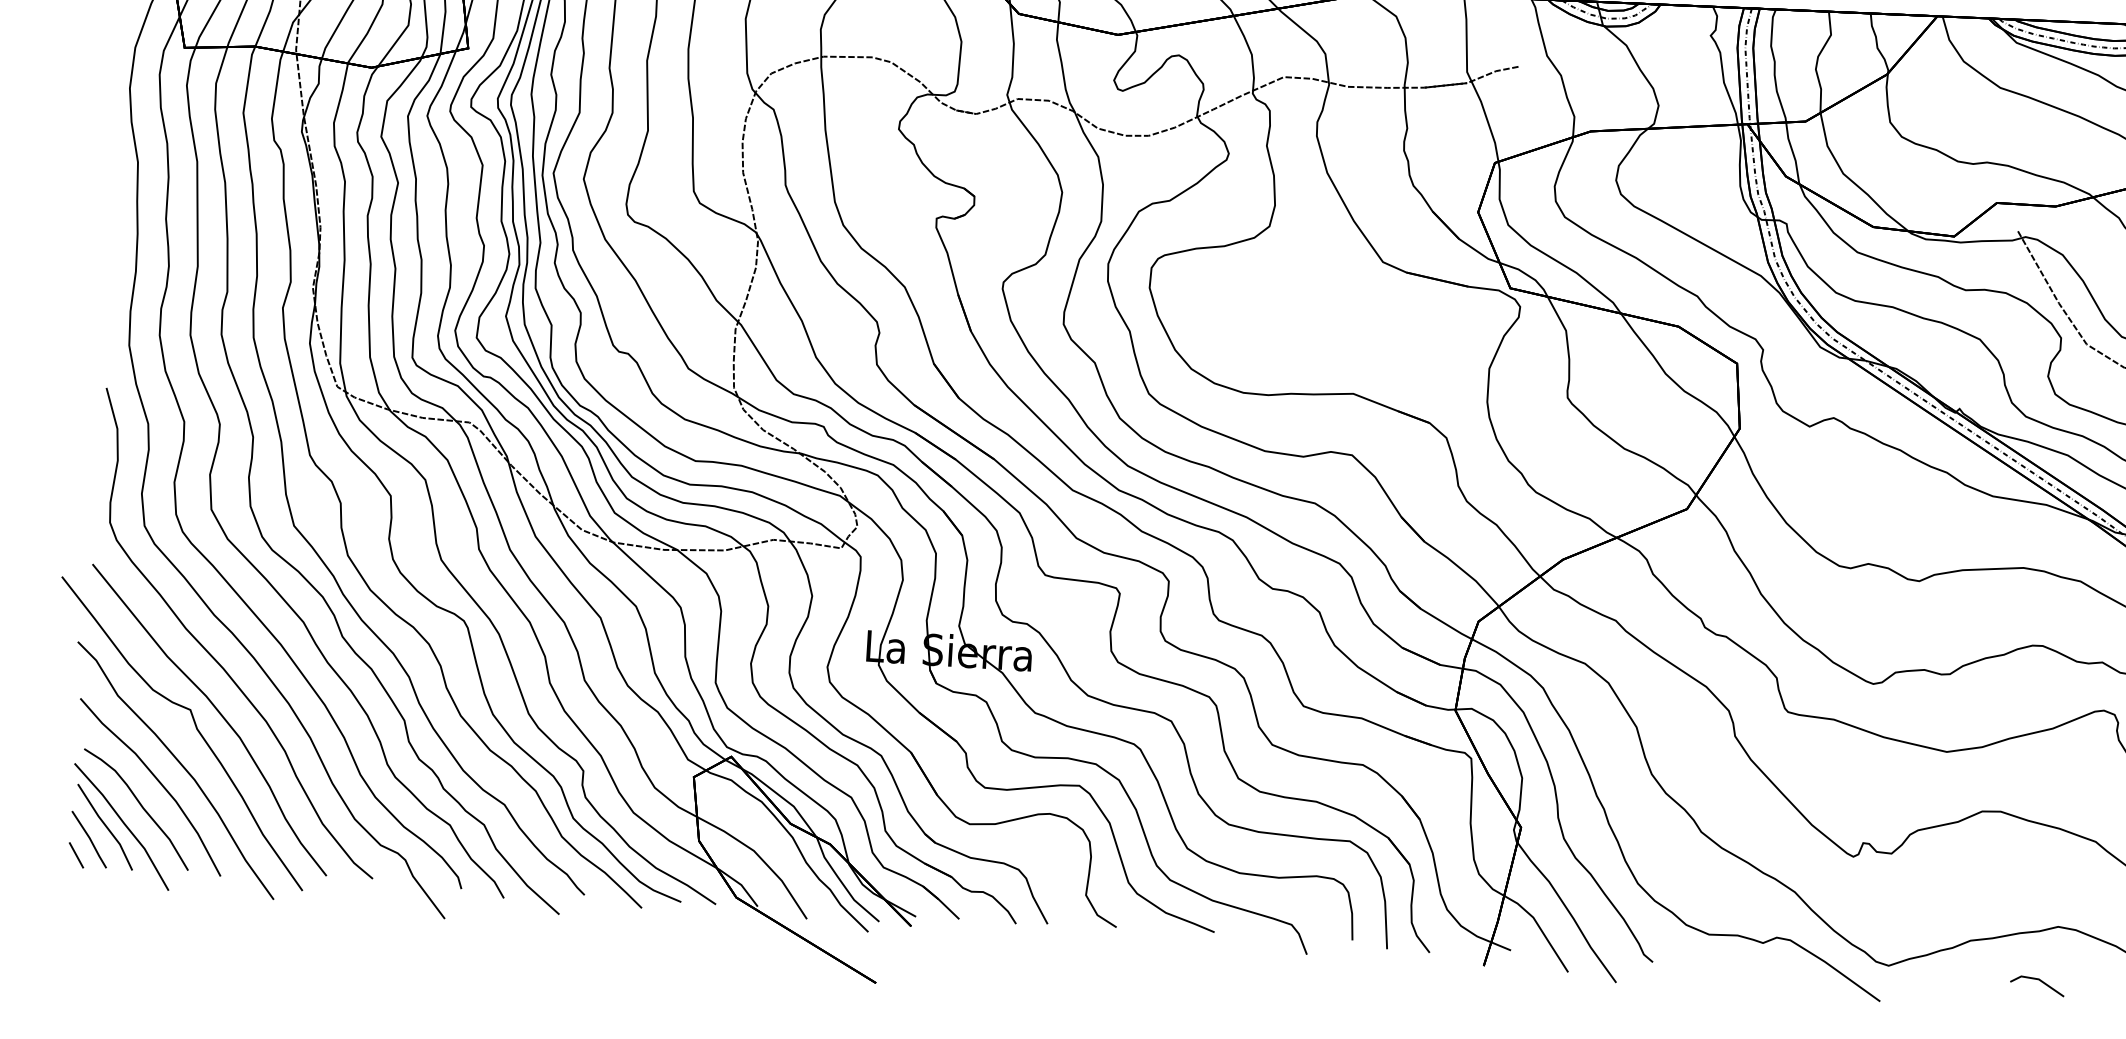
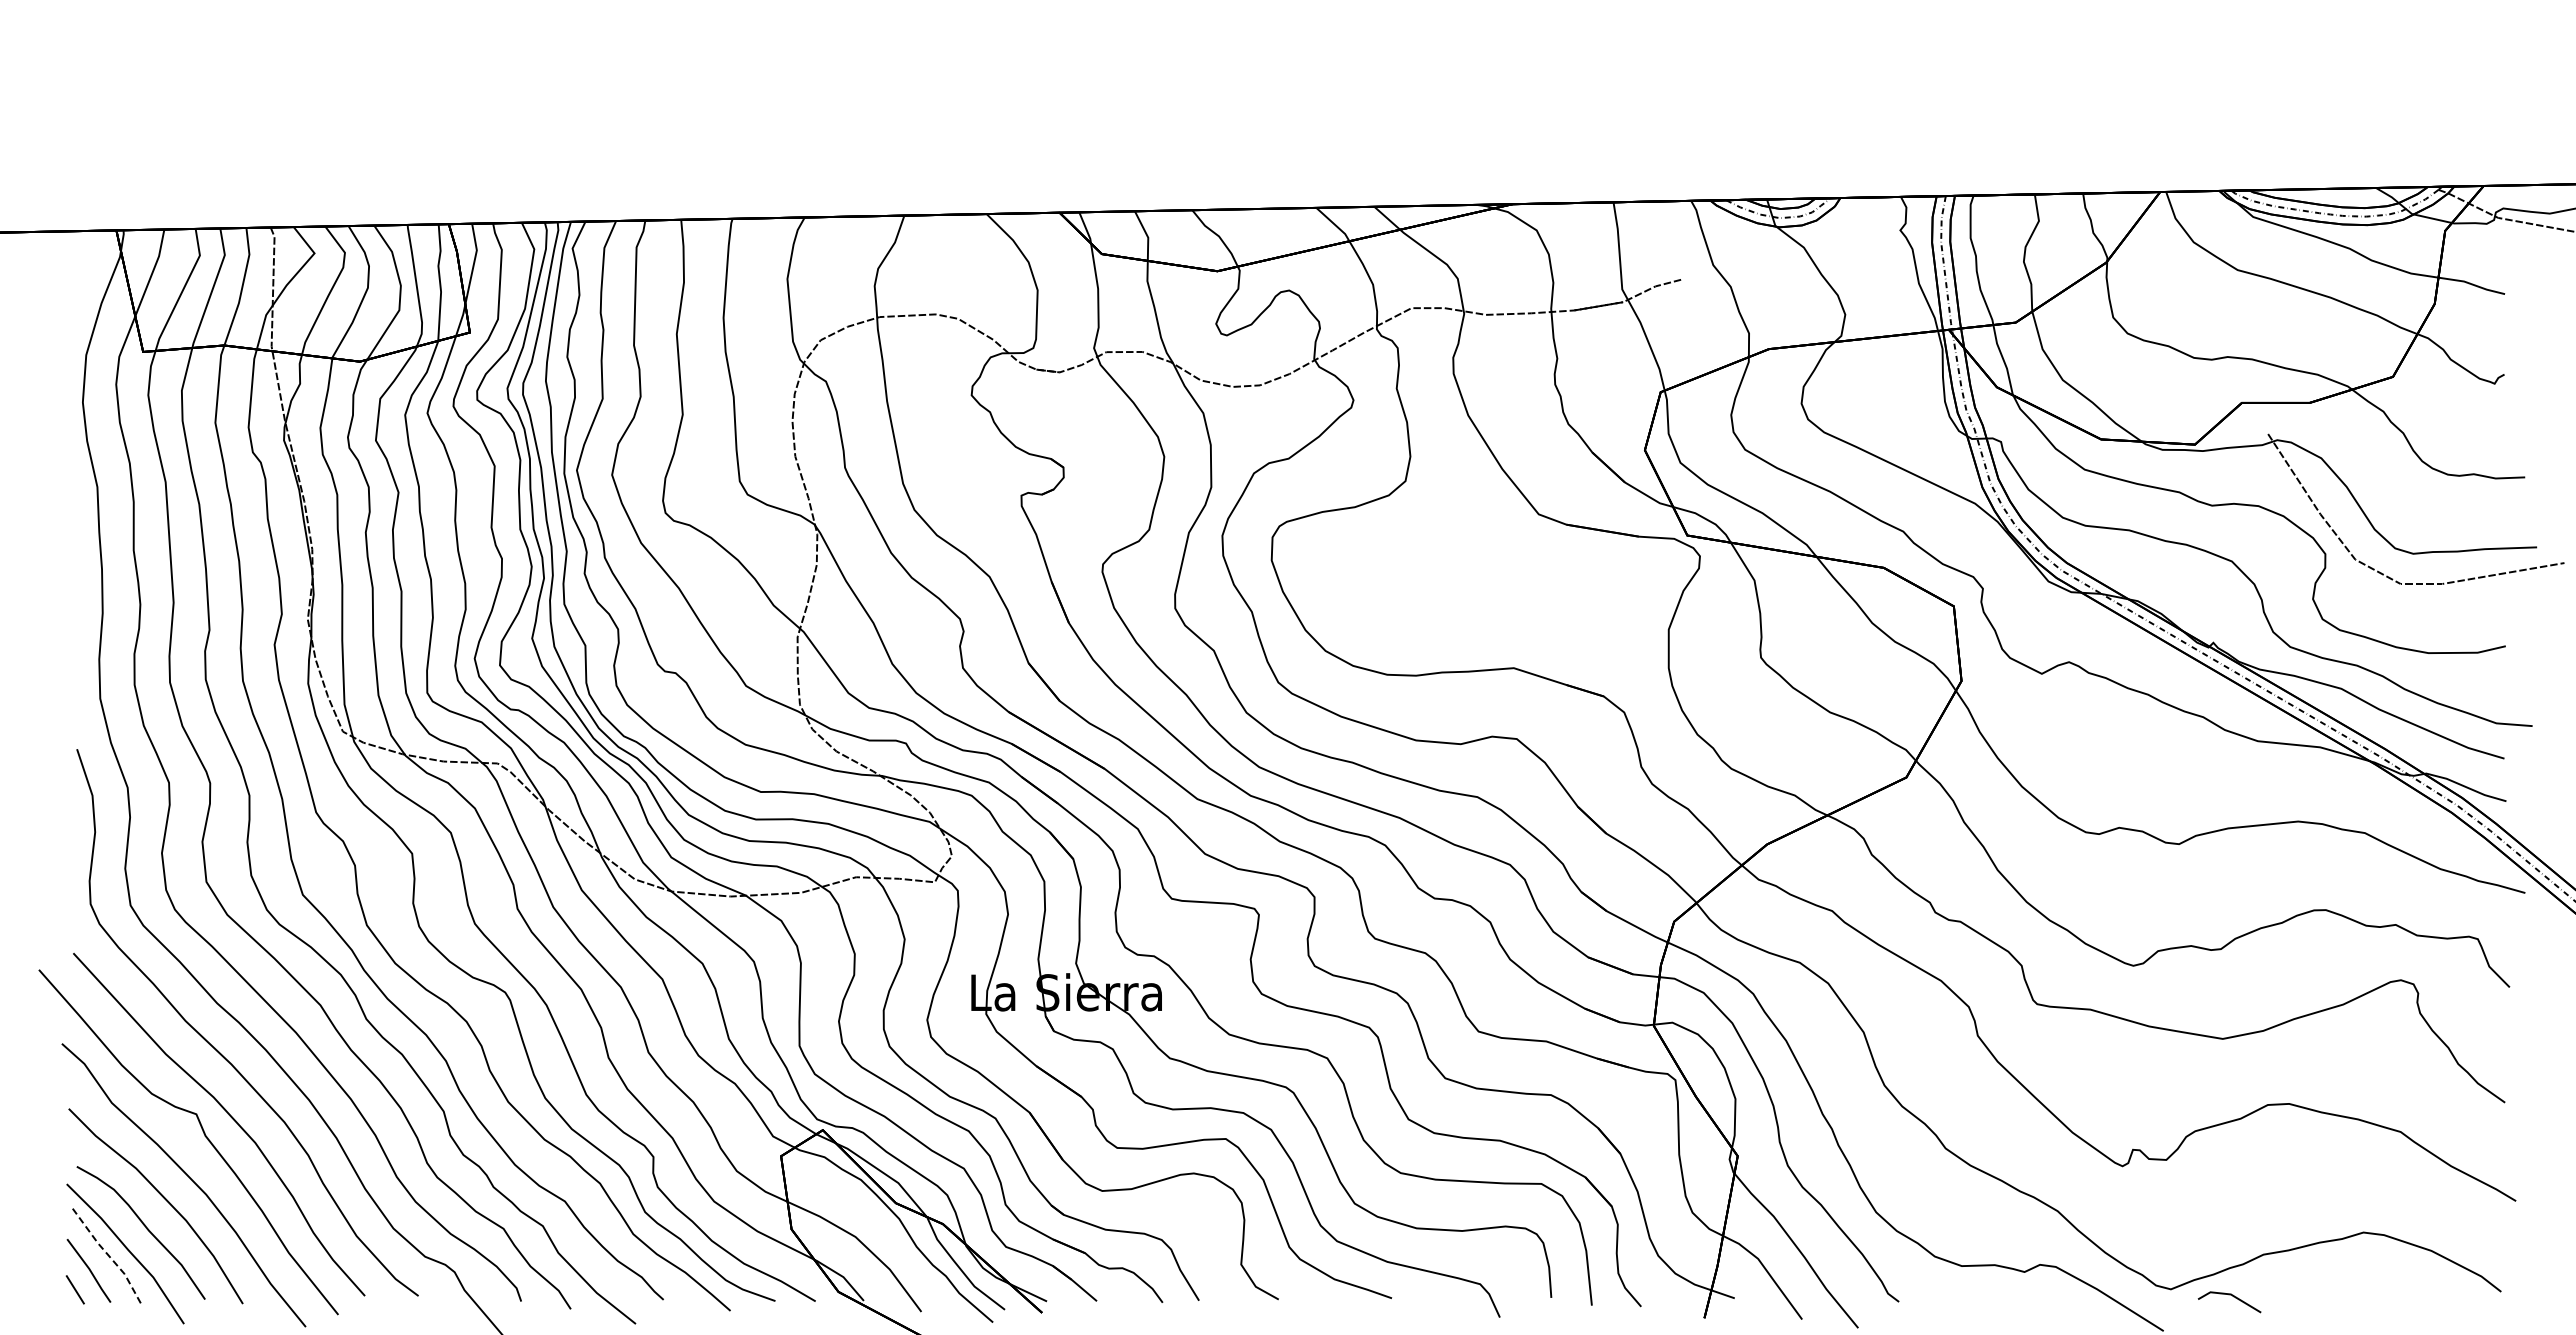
line: (106, 826) -> (107, 1254), solid -> dashed
line: (2040, 982) -> (2233, 1297), moved

